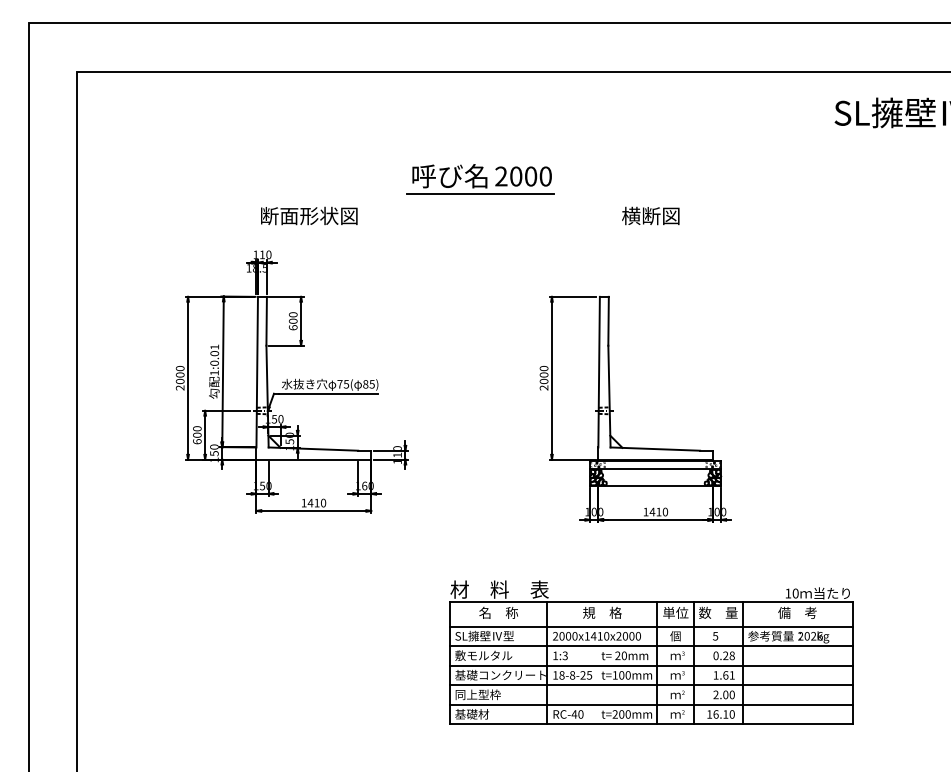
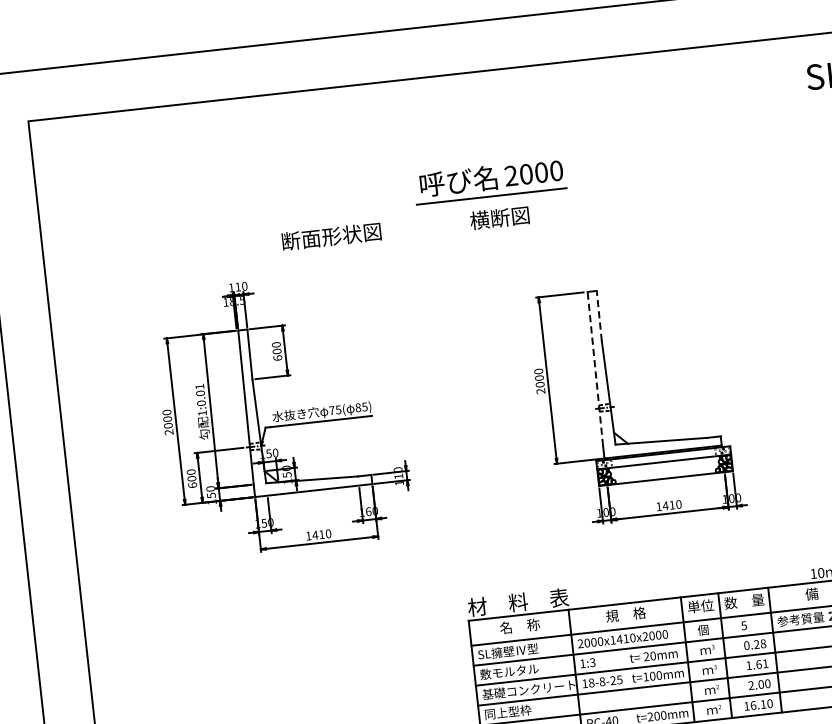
part: (480, 179) -> (490, 181), moved
text: (309, 215) -> (331, 236), moved
text: (650, 215) -> (499, 217), moved
line: (608, 320) -> (599, 315), solid -> dashed
line: (599, 371) -> (595, 368), solid -> dashed

